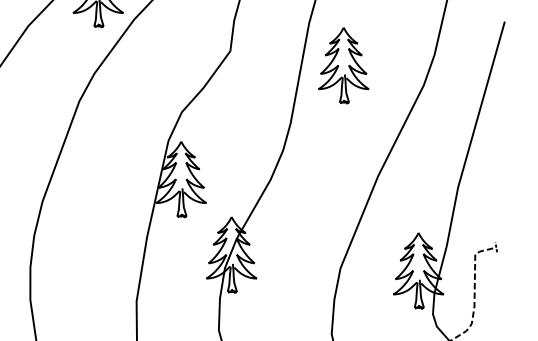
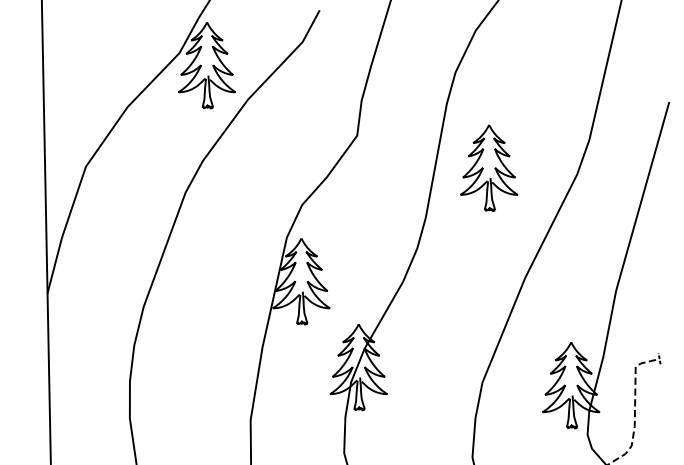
part: (344, 65) -> (489, 167), moved

